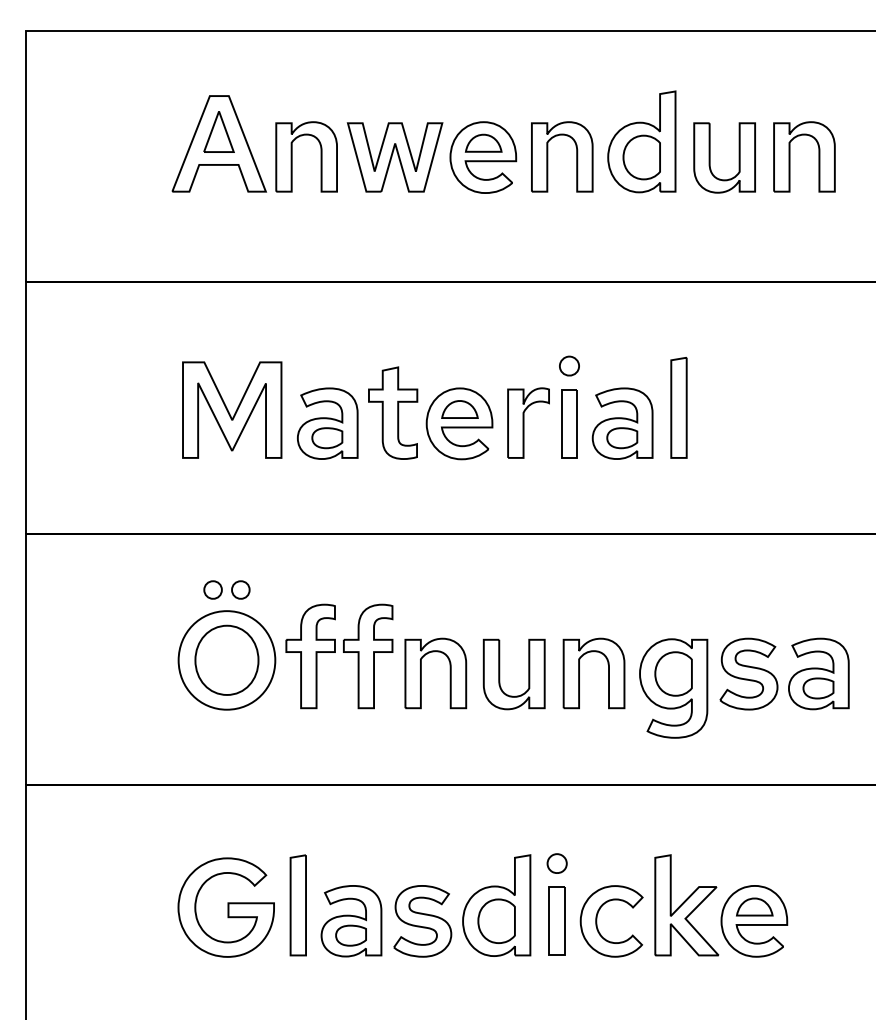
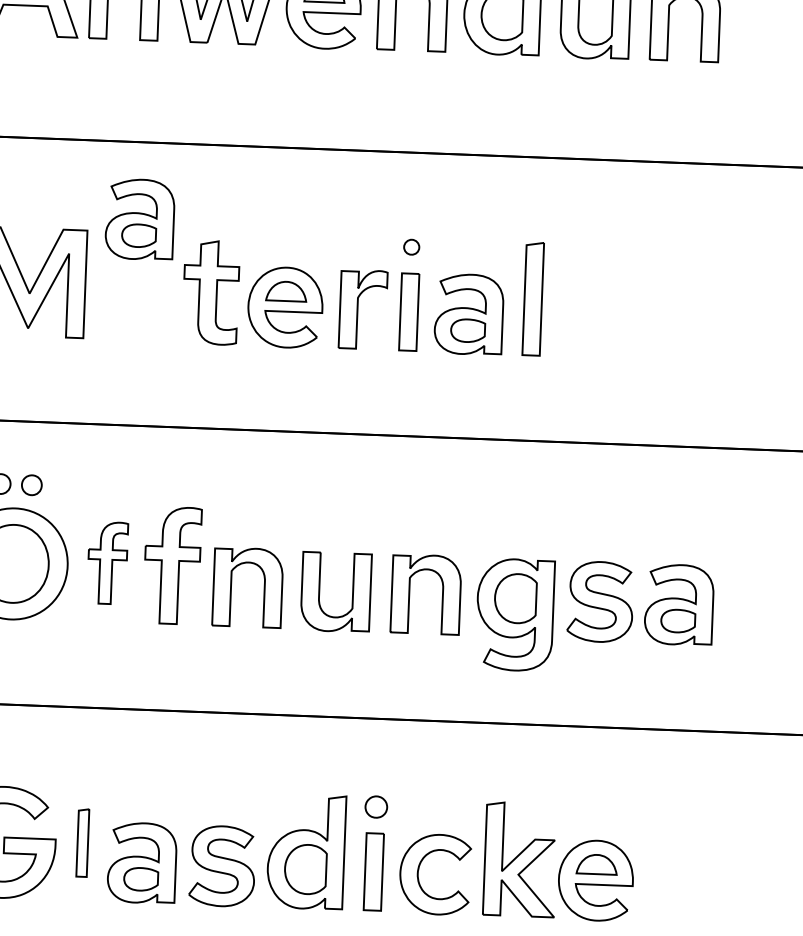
part: (569, 365) -> (411, 246), size x0.7
part: (327, 423) -> (139, 219), moved
part: (310, 656) -> (107, 563), size x0.7
part: (297, 905) -> (82, 843), size x0.6

